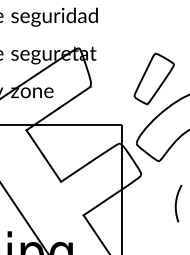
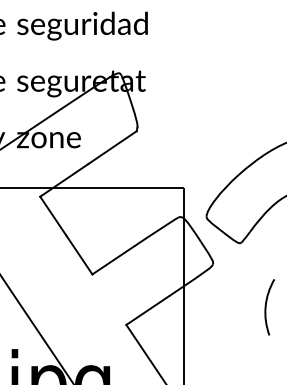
part: (153, 78) -> (231, 118), removed

